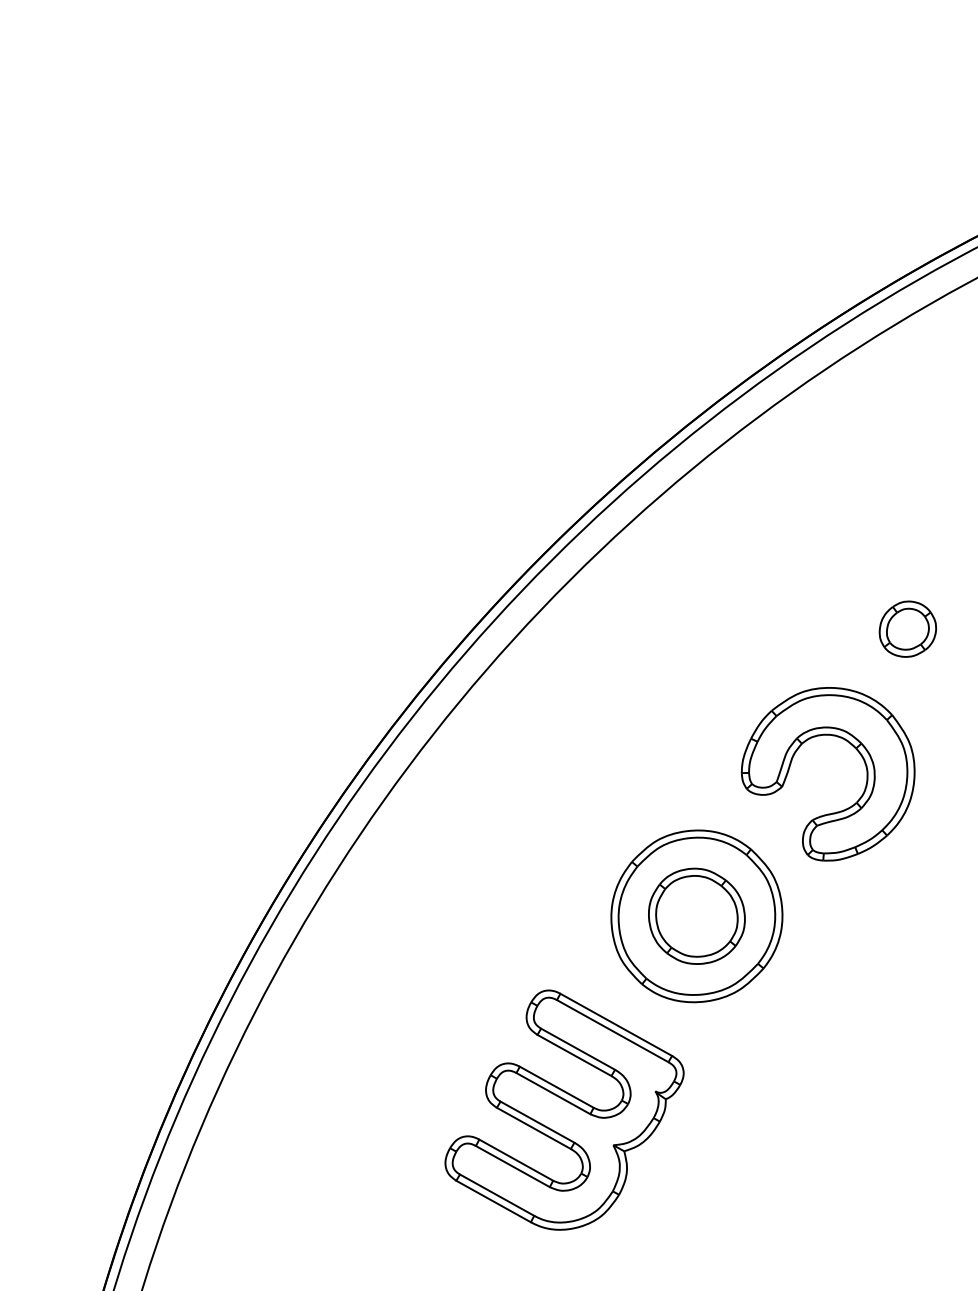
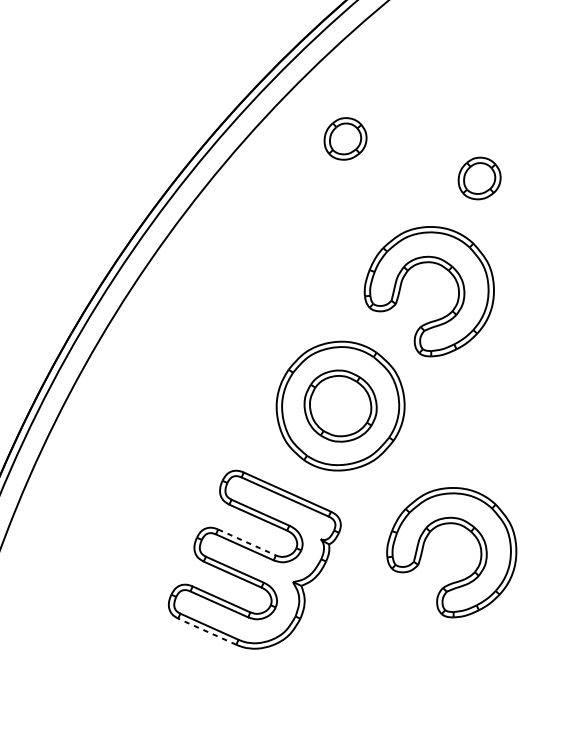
part: (733, 560) -> (345, 138), added
line: (557, 1087) -> (247, 542), solid -> dashed
part: (791, 1114) -> (423, 547), added
line: (493, 1201) -> (207, 631), solid -> dashed

